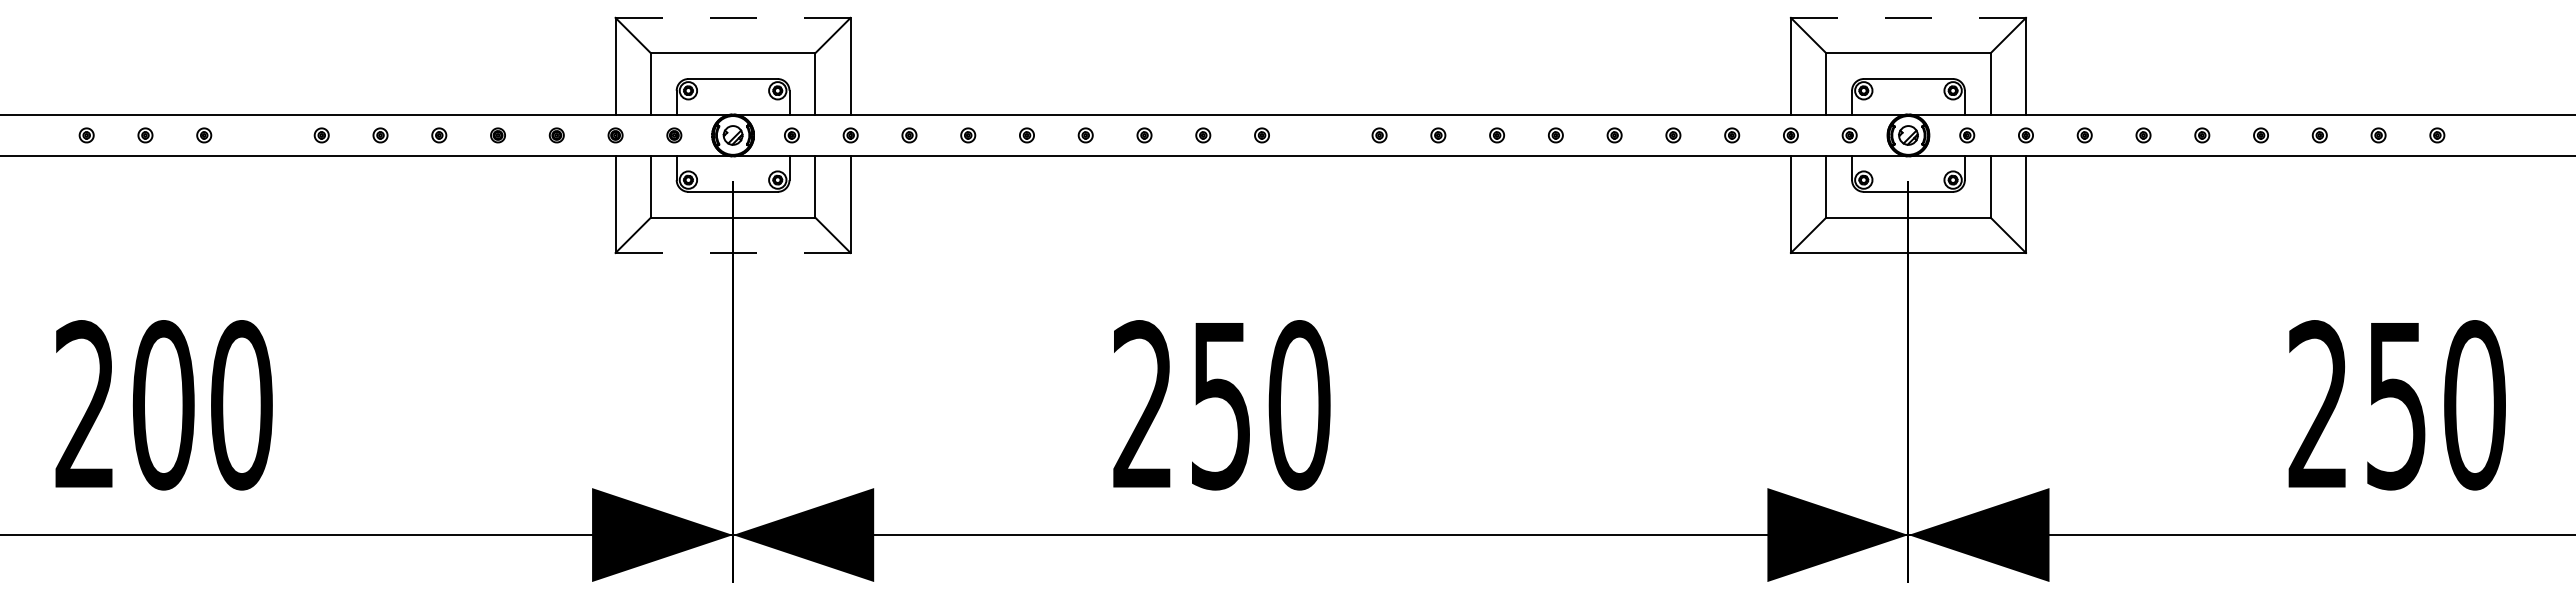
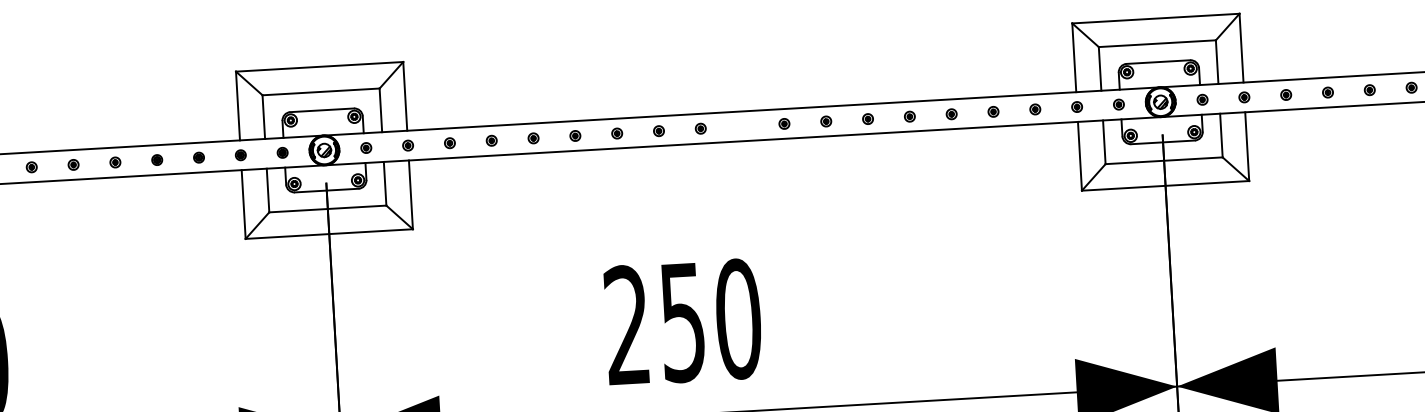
line: (733, 17) -> (319, 66), dashed -> solid
line: (1908, 17) -> (1155, 18), dashed -> solid
line: (733, 252) -> (329, 233), dashed -> solid

